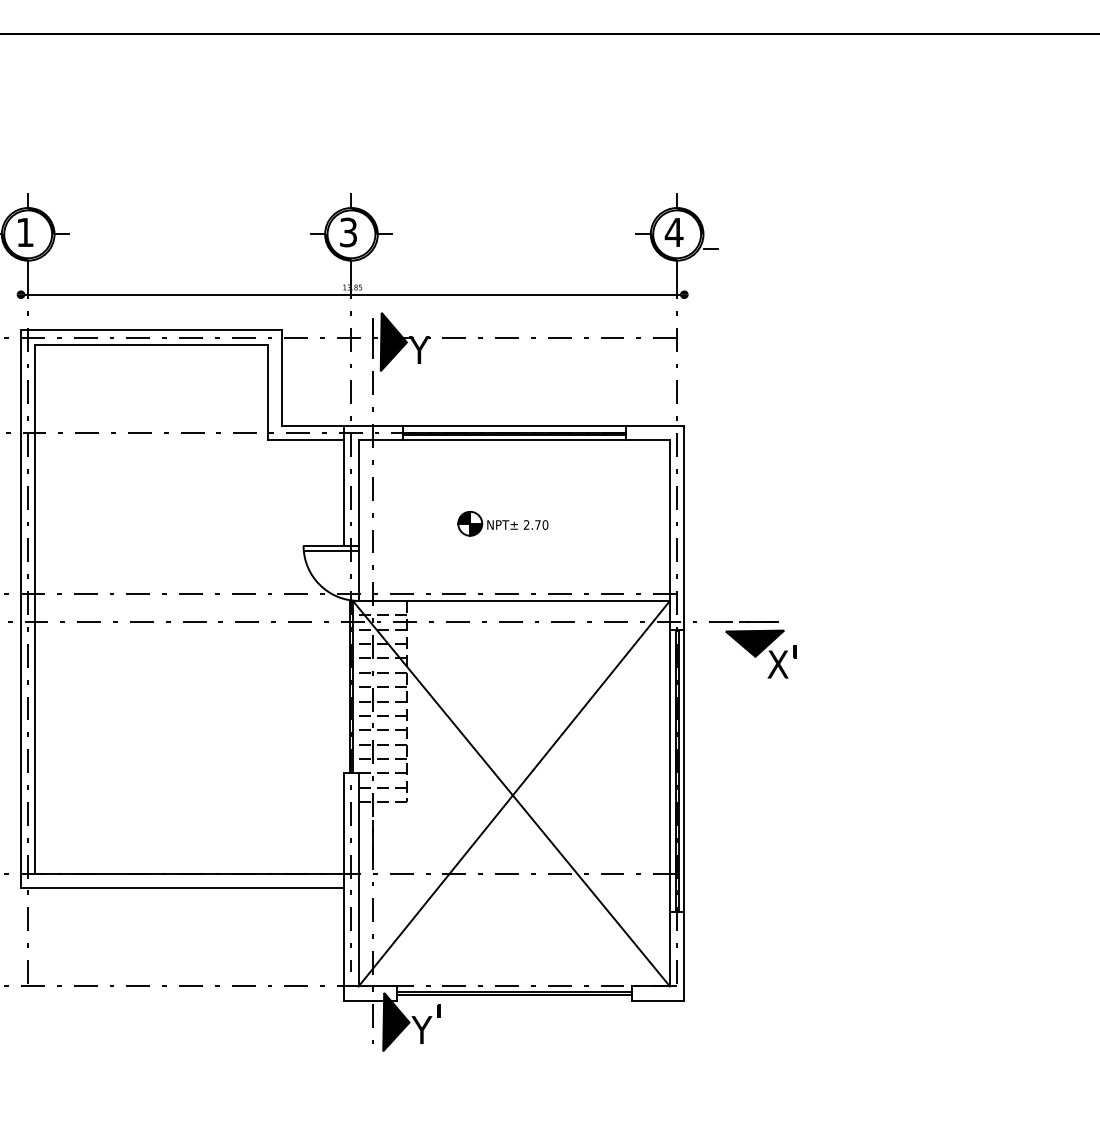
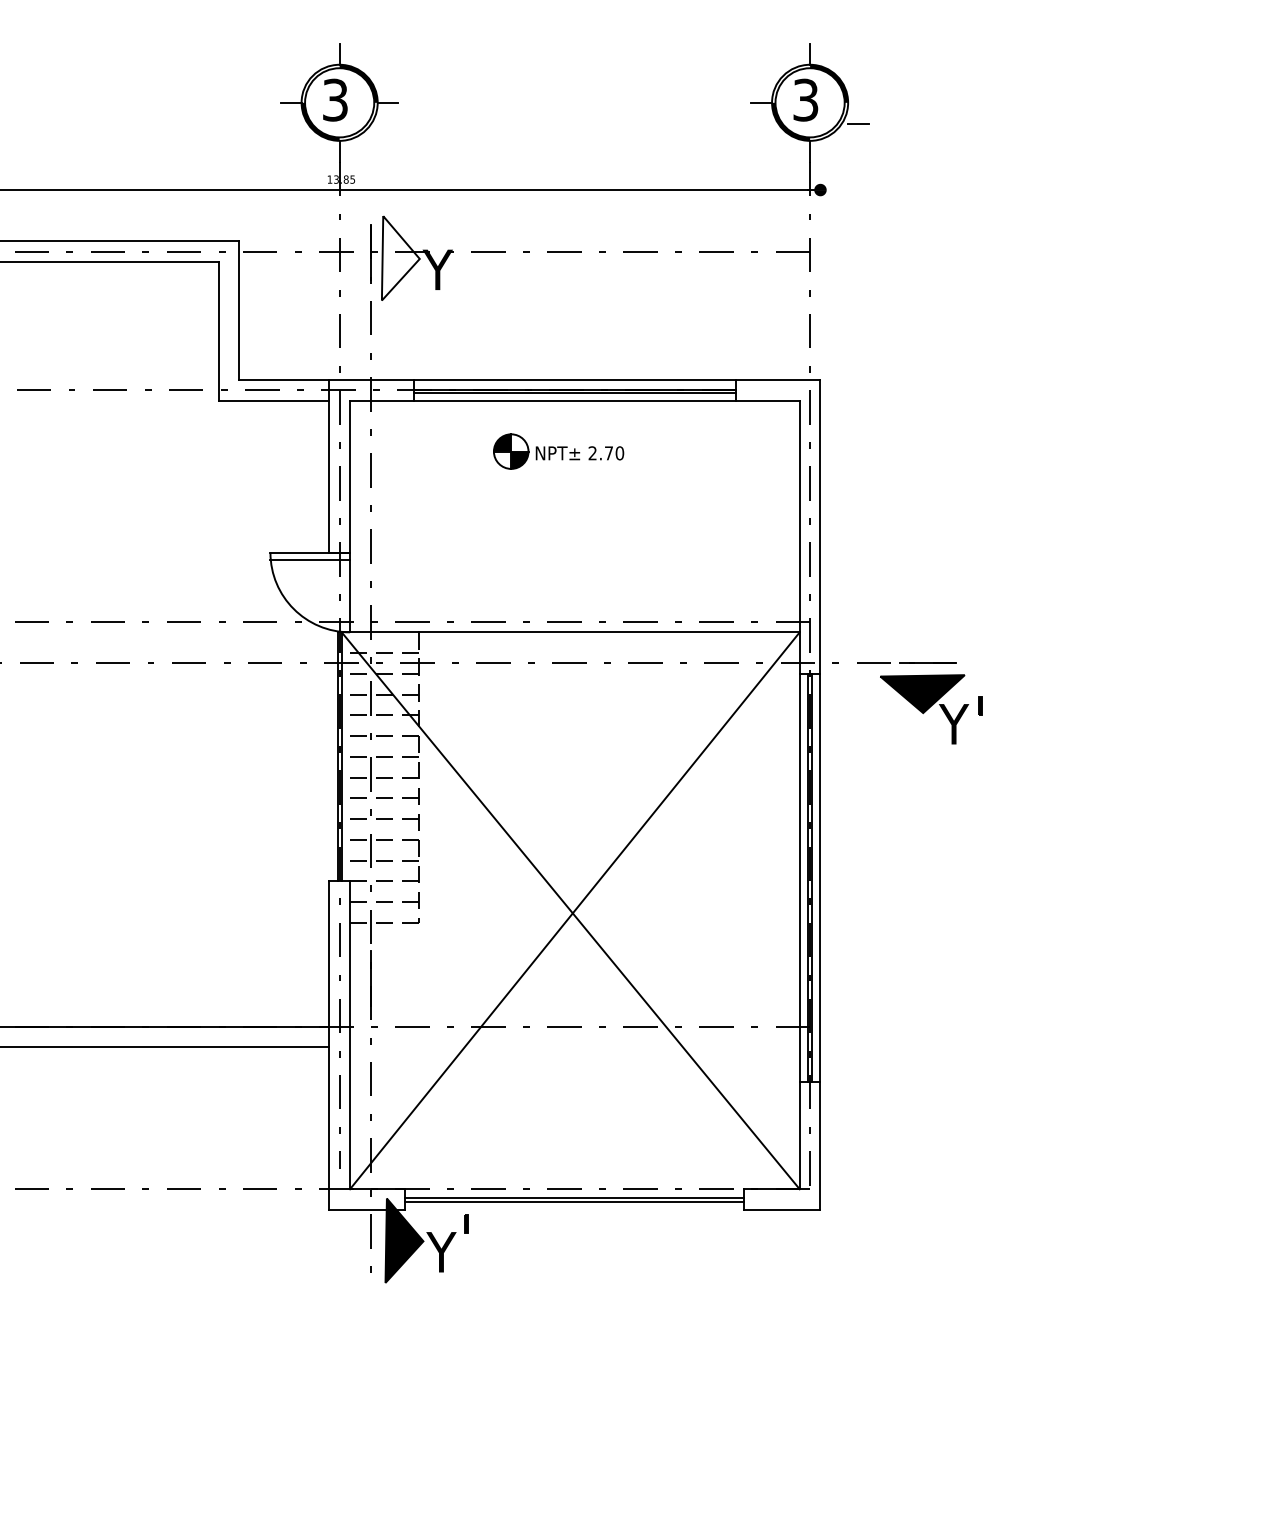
text: (673, 232) -> (804, 100), 4 -> 3
fill: (393, 341) -> (400, 257), removed
part: (502, 523) -> (557, 451), moved
text: (777, 664) -> (955, 724), X -> Y

